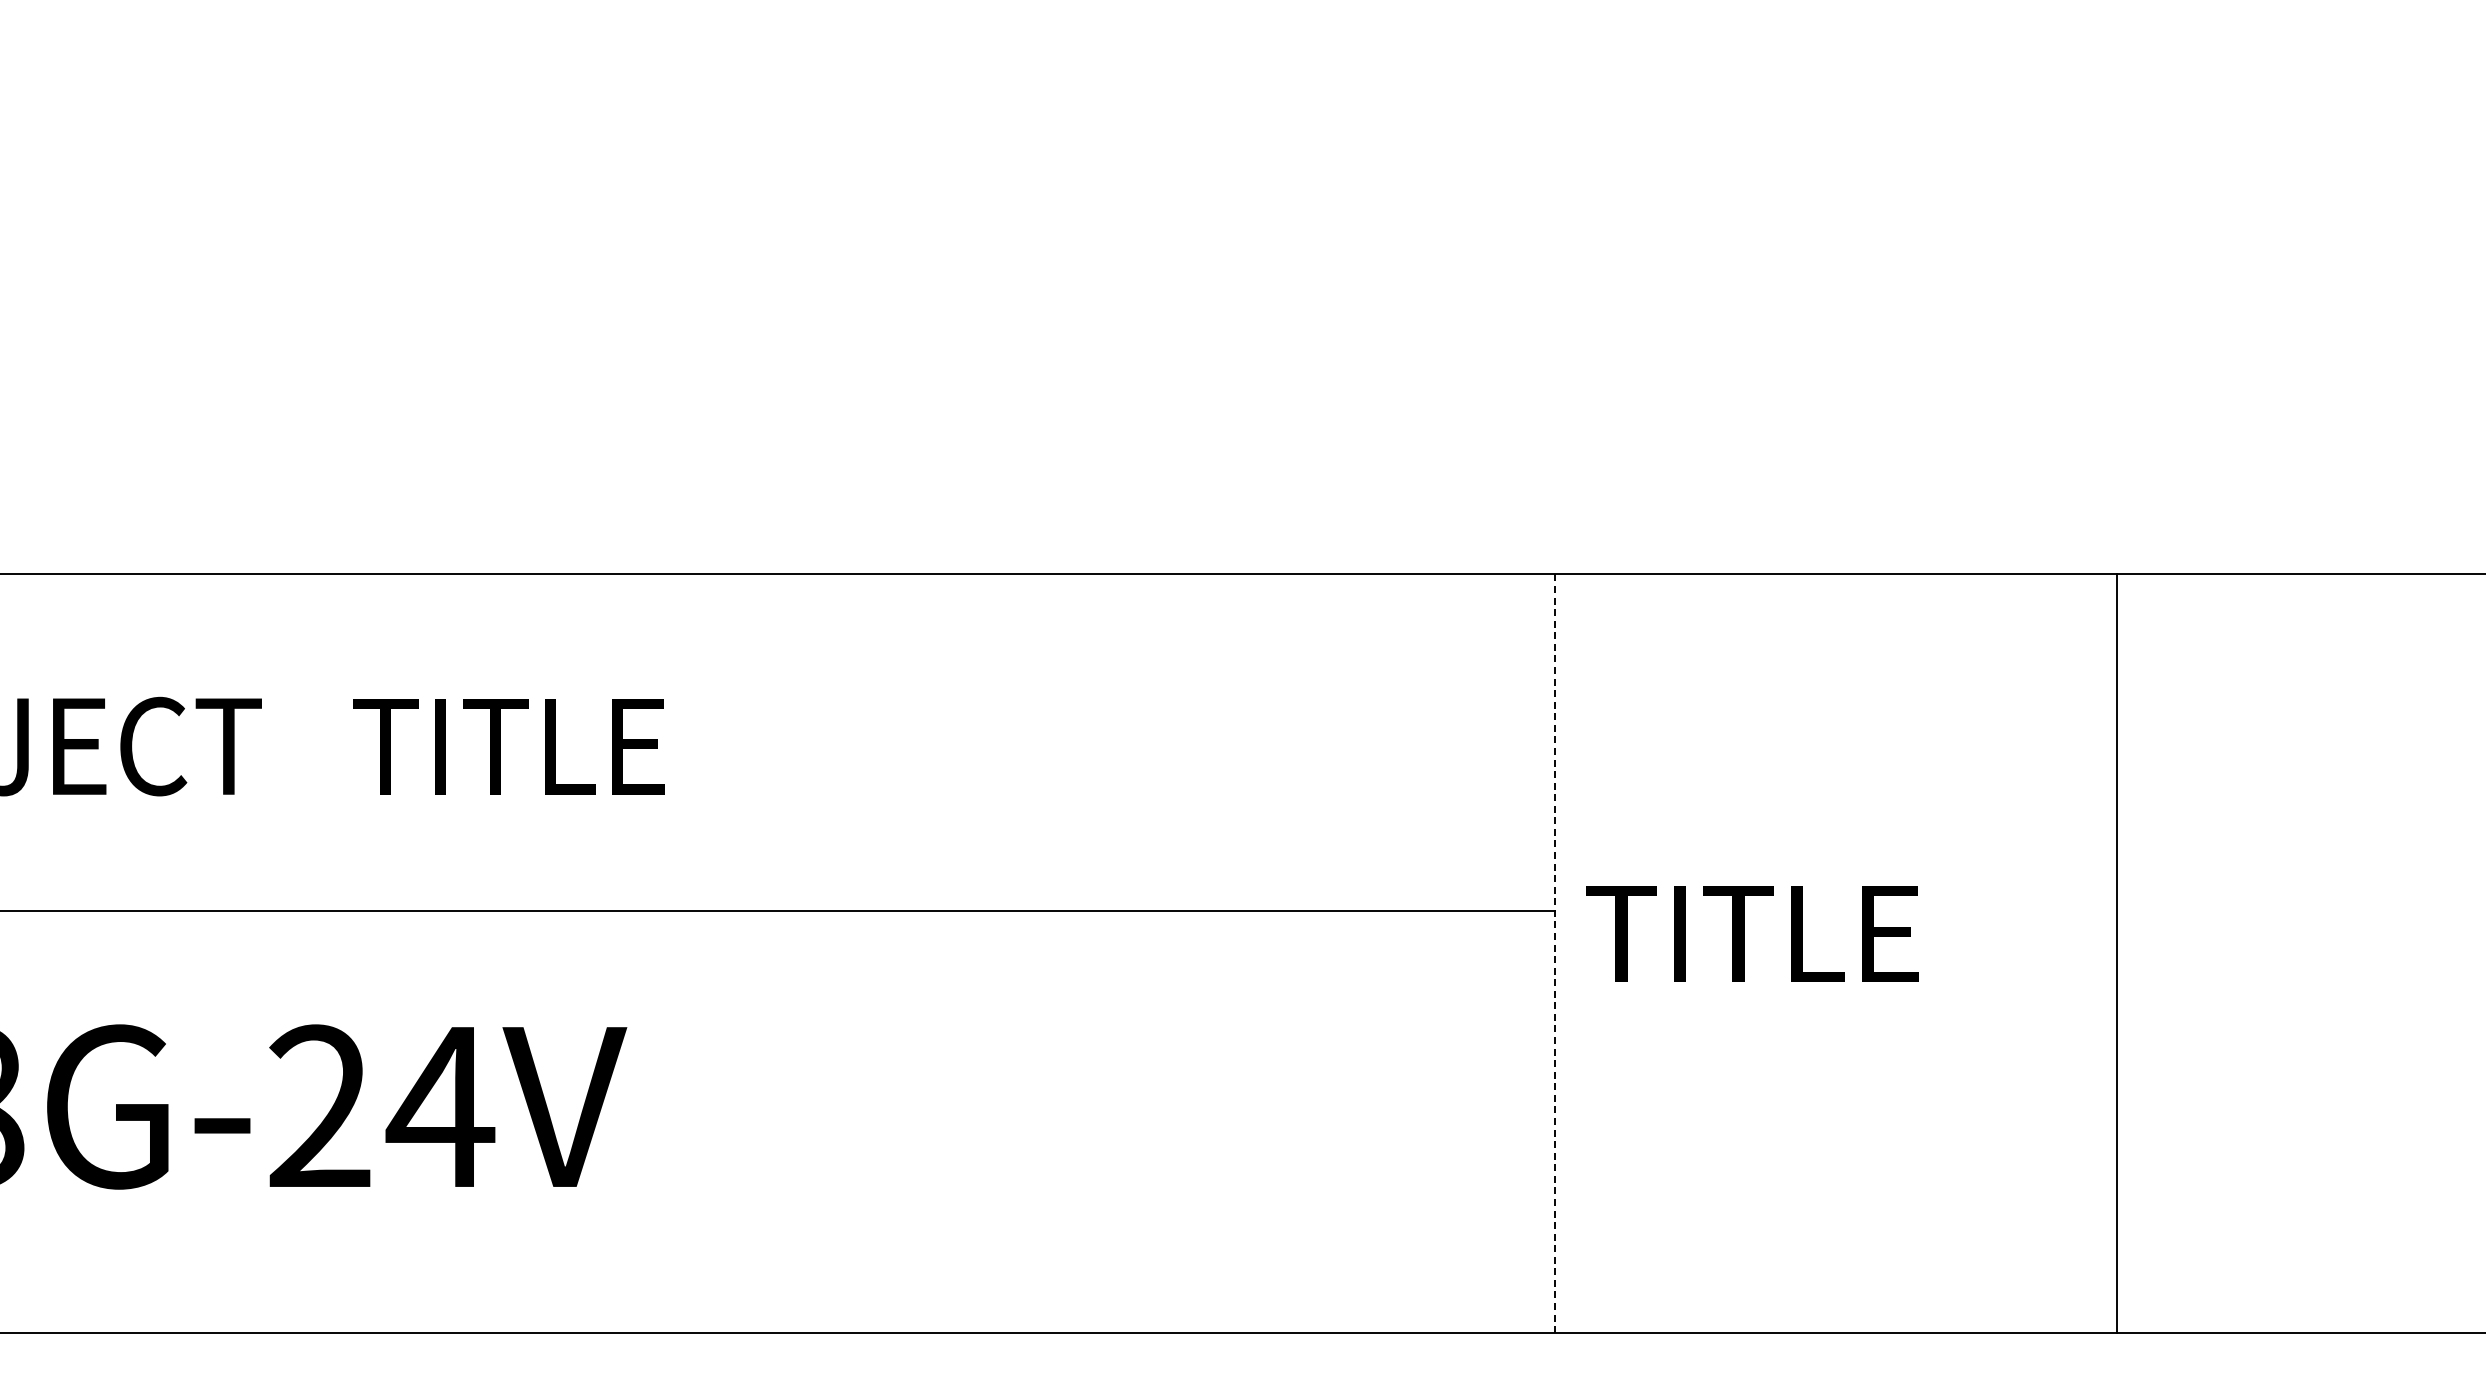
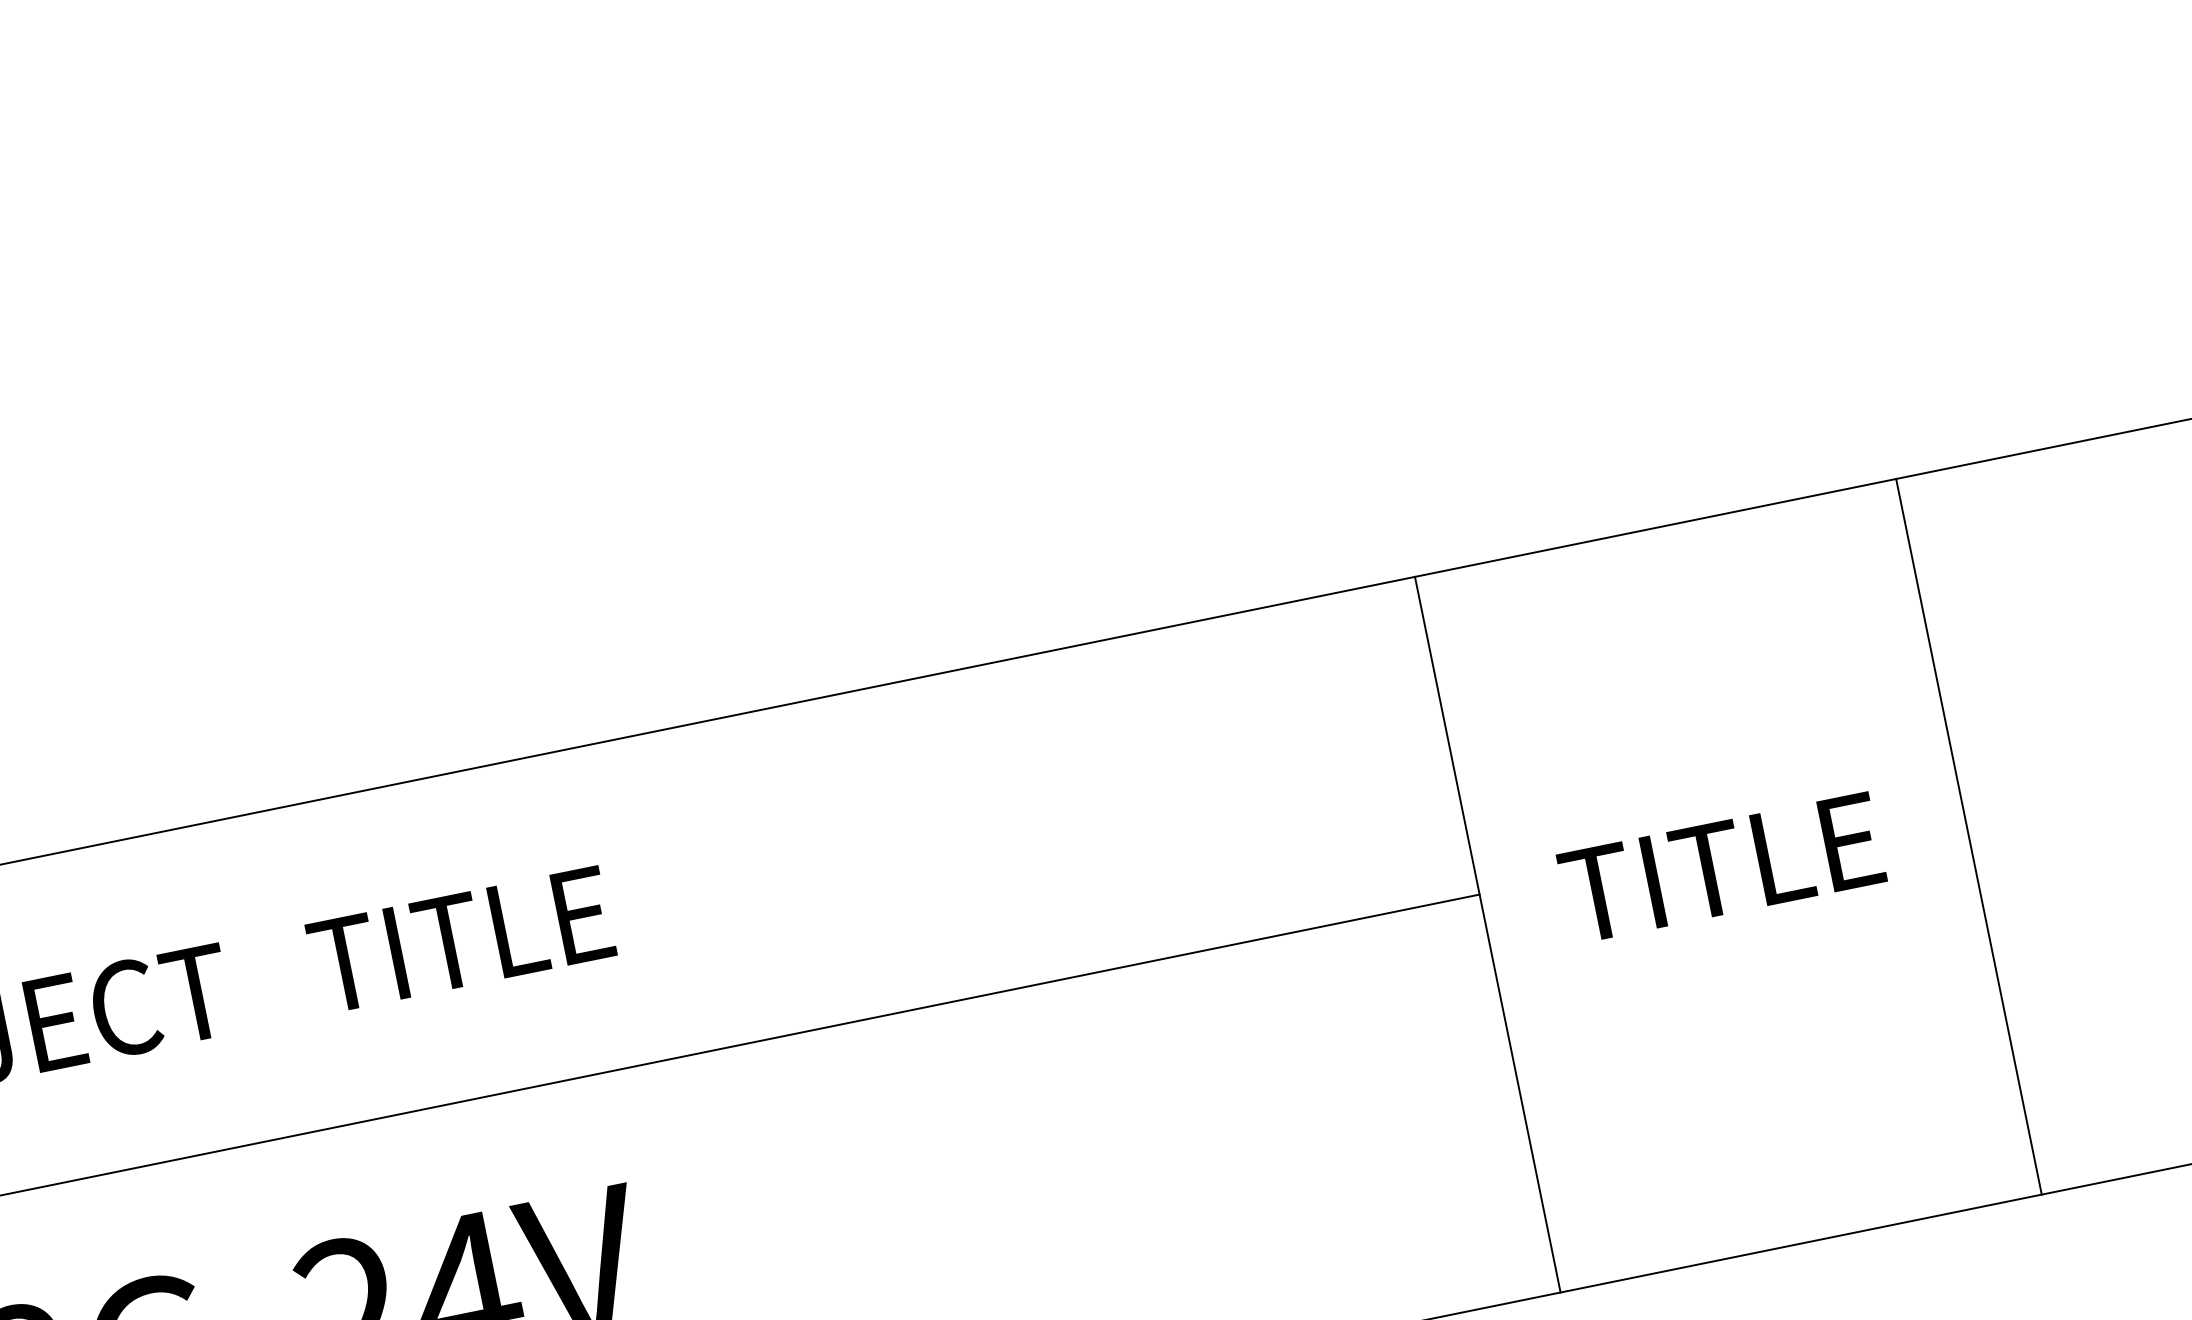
text: (1752, 933) -> (1721, 867), moved
line: (2117, 953) -> (1968, 836), moved
line: (1554, 954) -> (1487, 935), dashed -> solid

